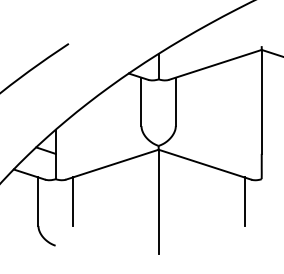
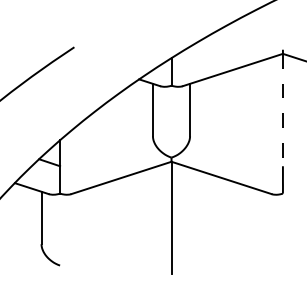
line: (261, 102) -> (282, 110), solid -> dashed
line: (72, 201) -> (78, 217), removed
line: (244, 201) -> (264, 217), removed

